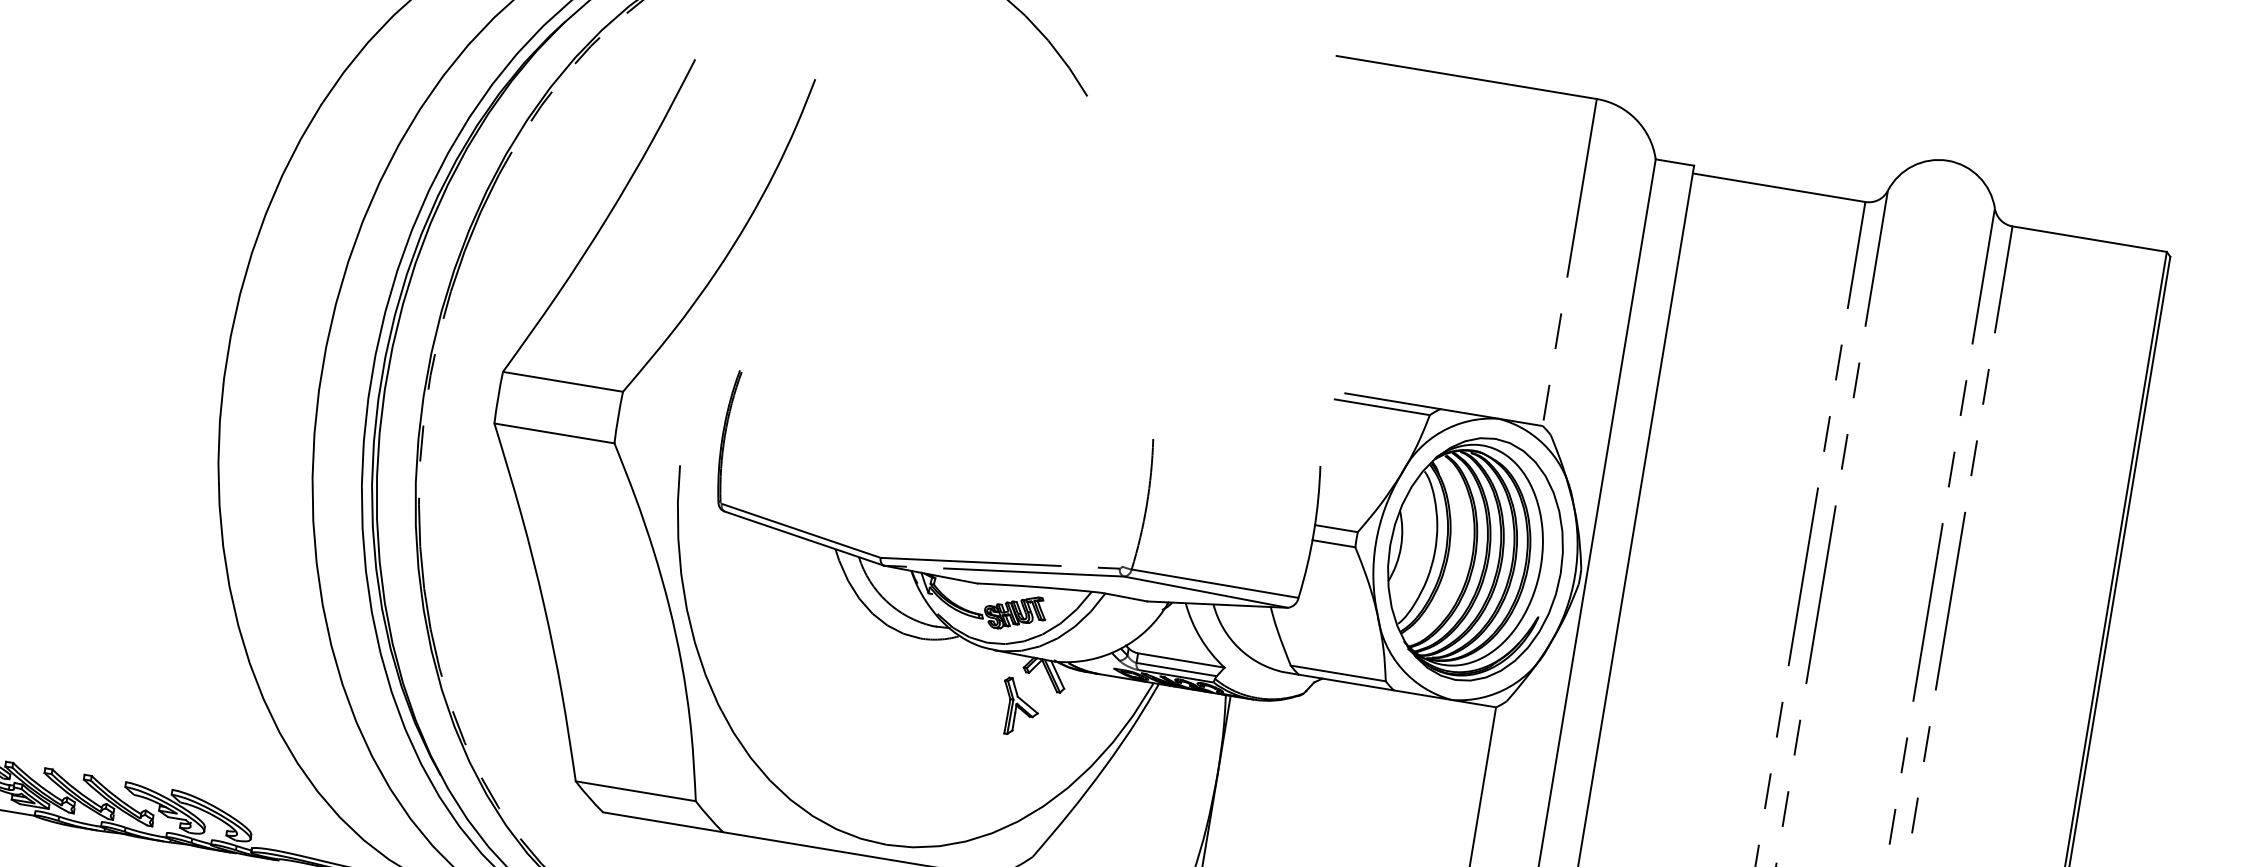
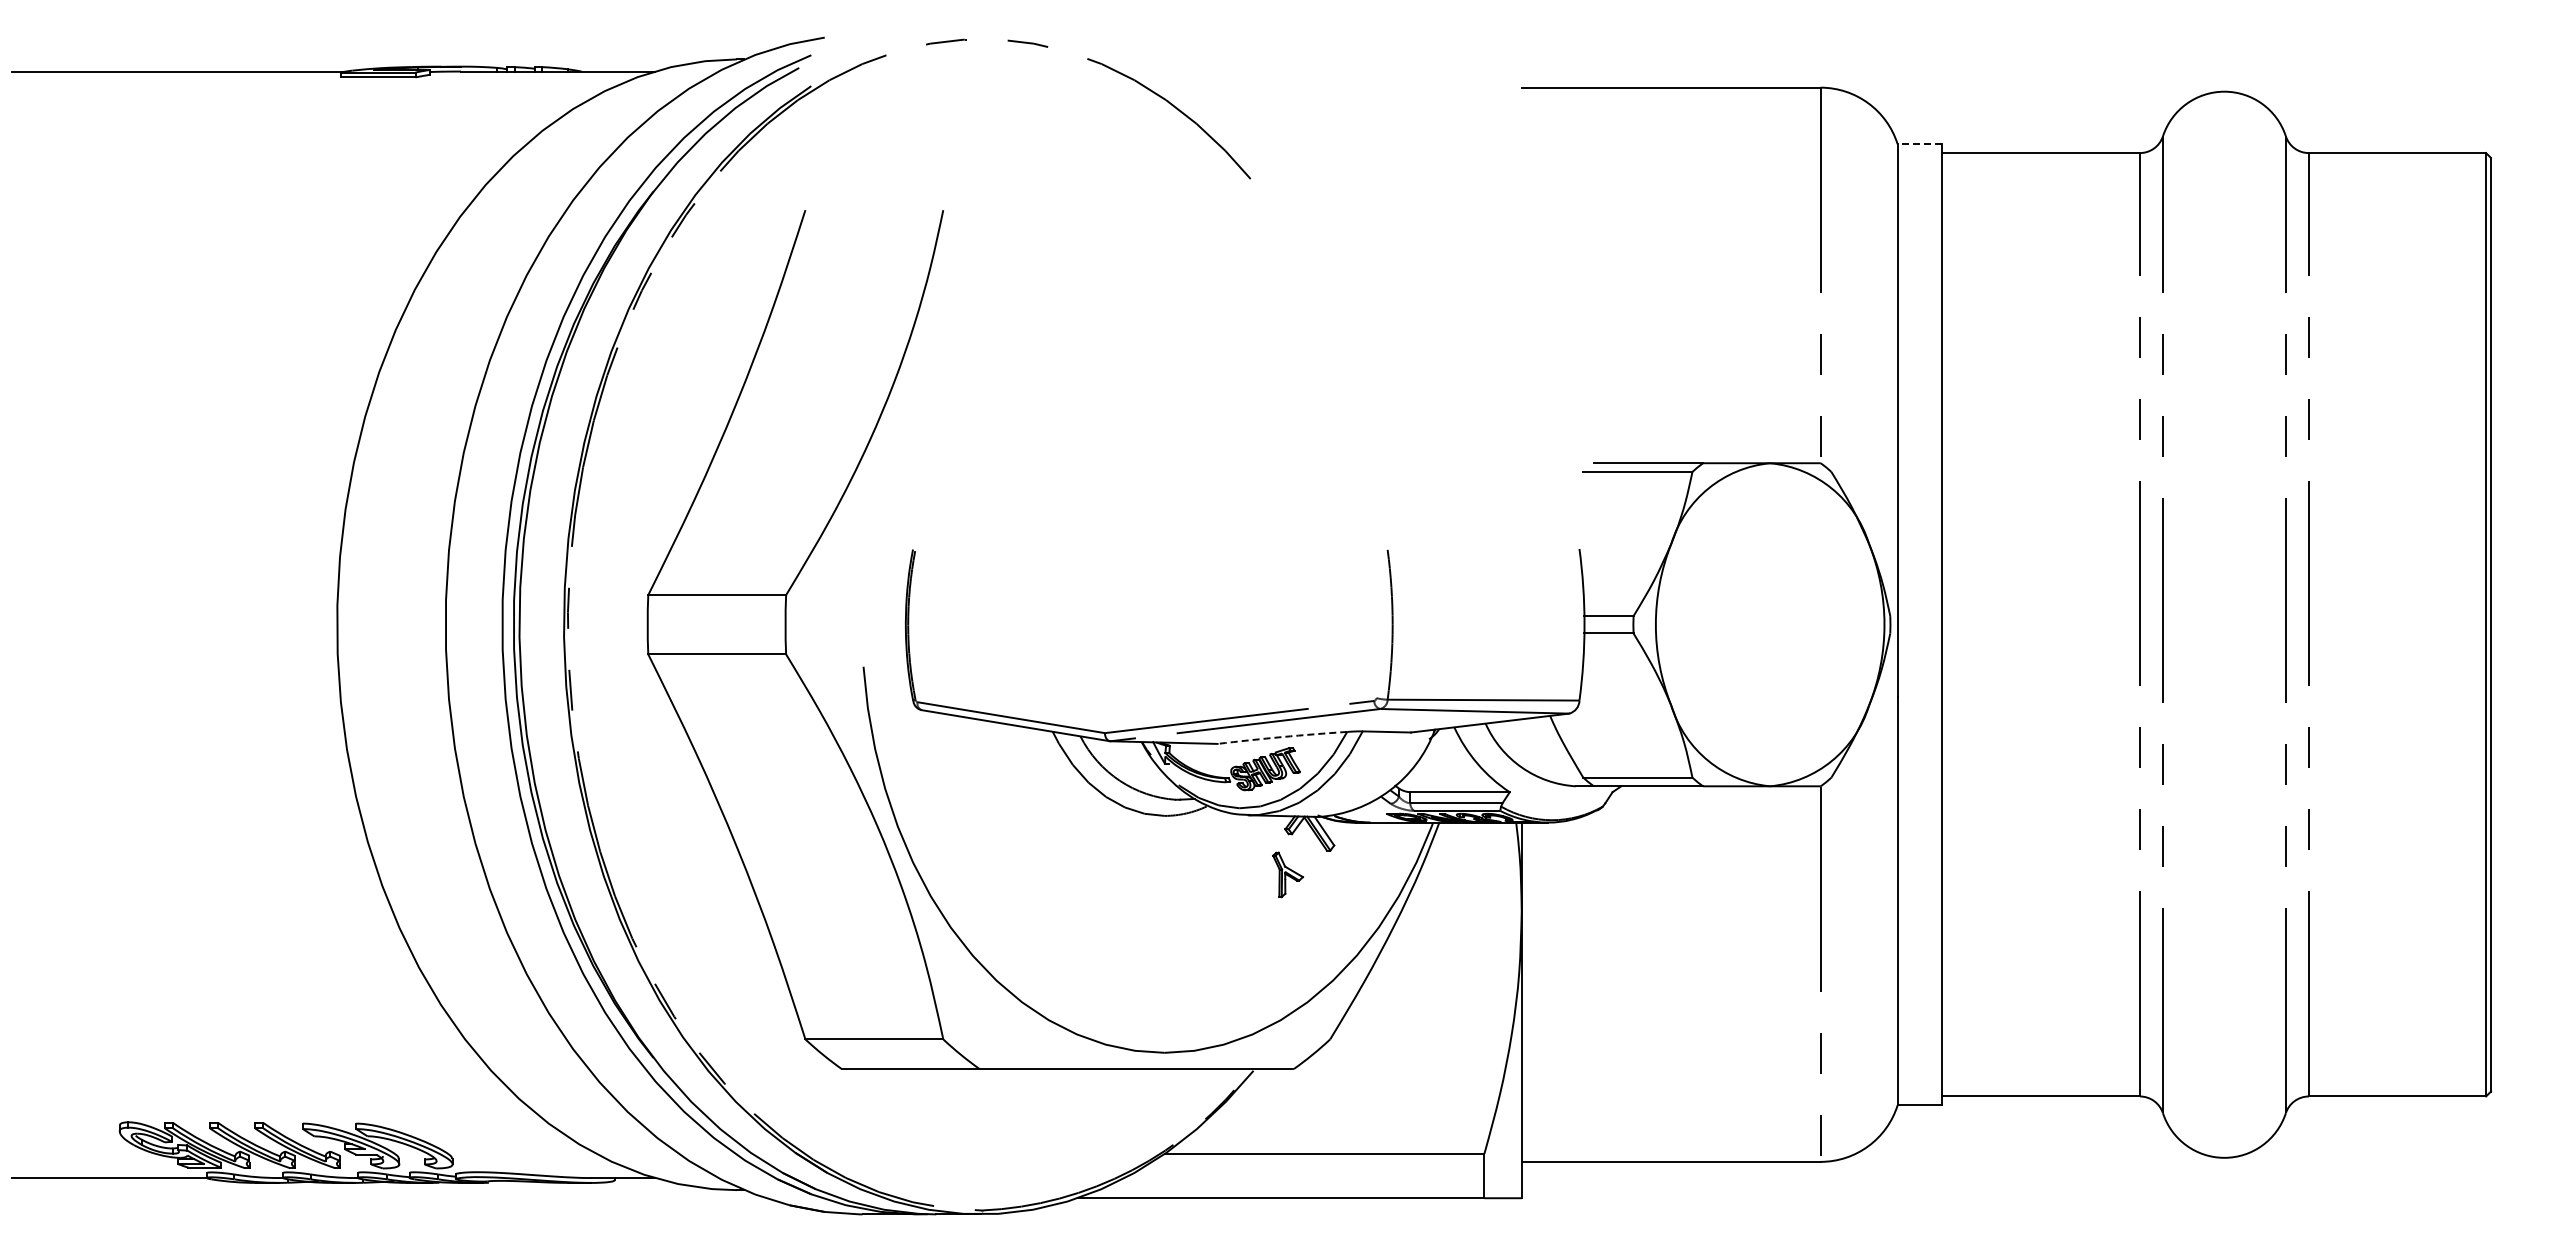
line: (1674, 162) -> (1919, 144), solid -> dashed
part: (1474, 559) -> (1769, 624), removed
arc: (1034, 587) -> (1282, 737), solid -> dashed
part: (1019, 707) -> (1287, 874), size x0.7

